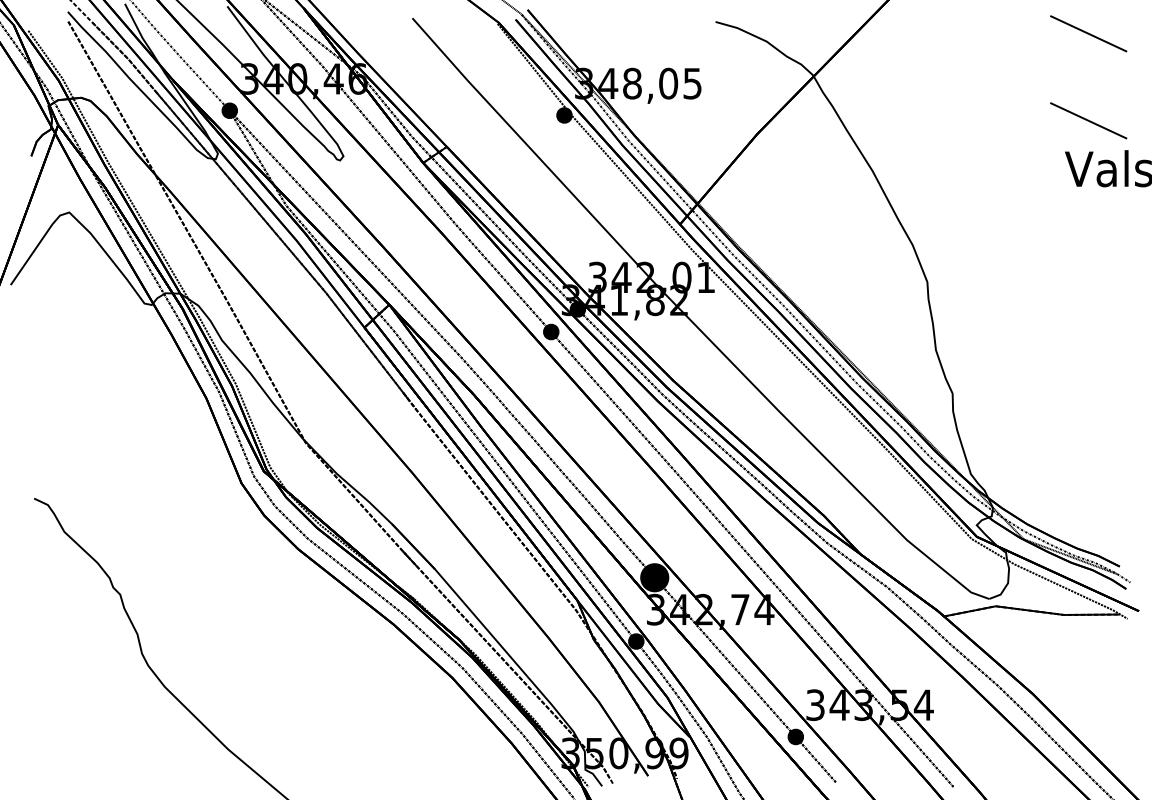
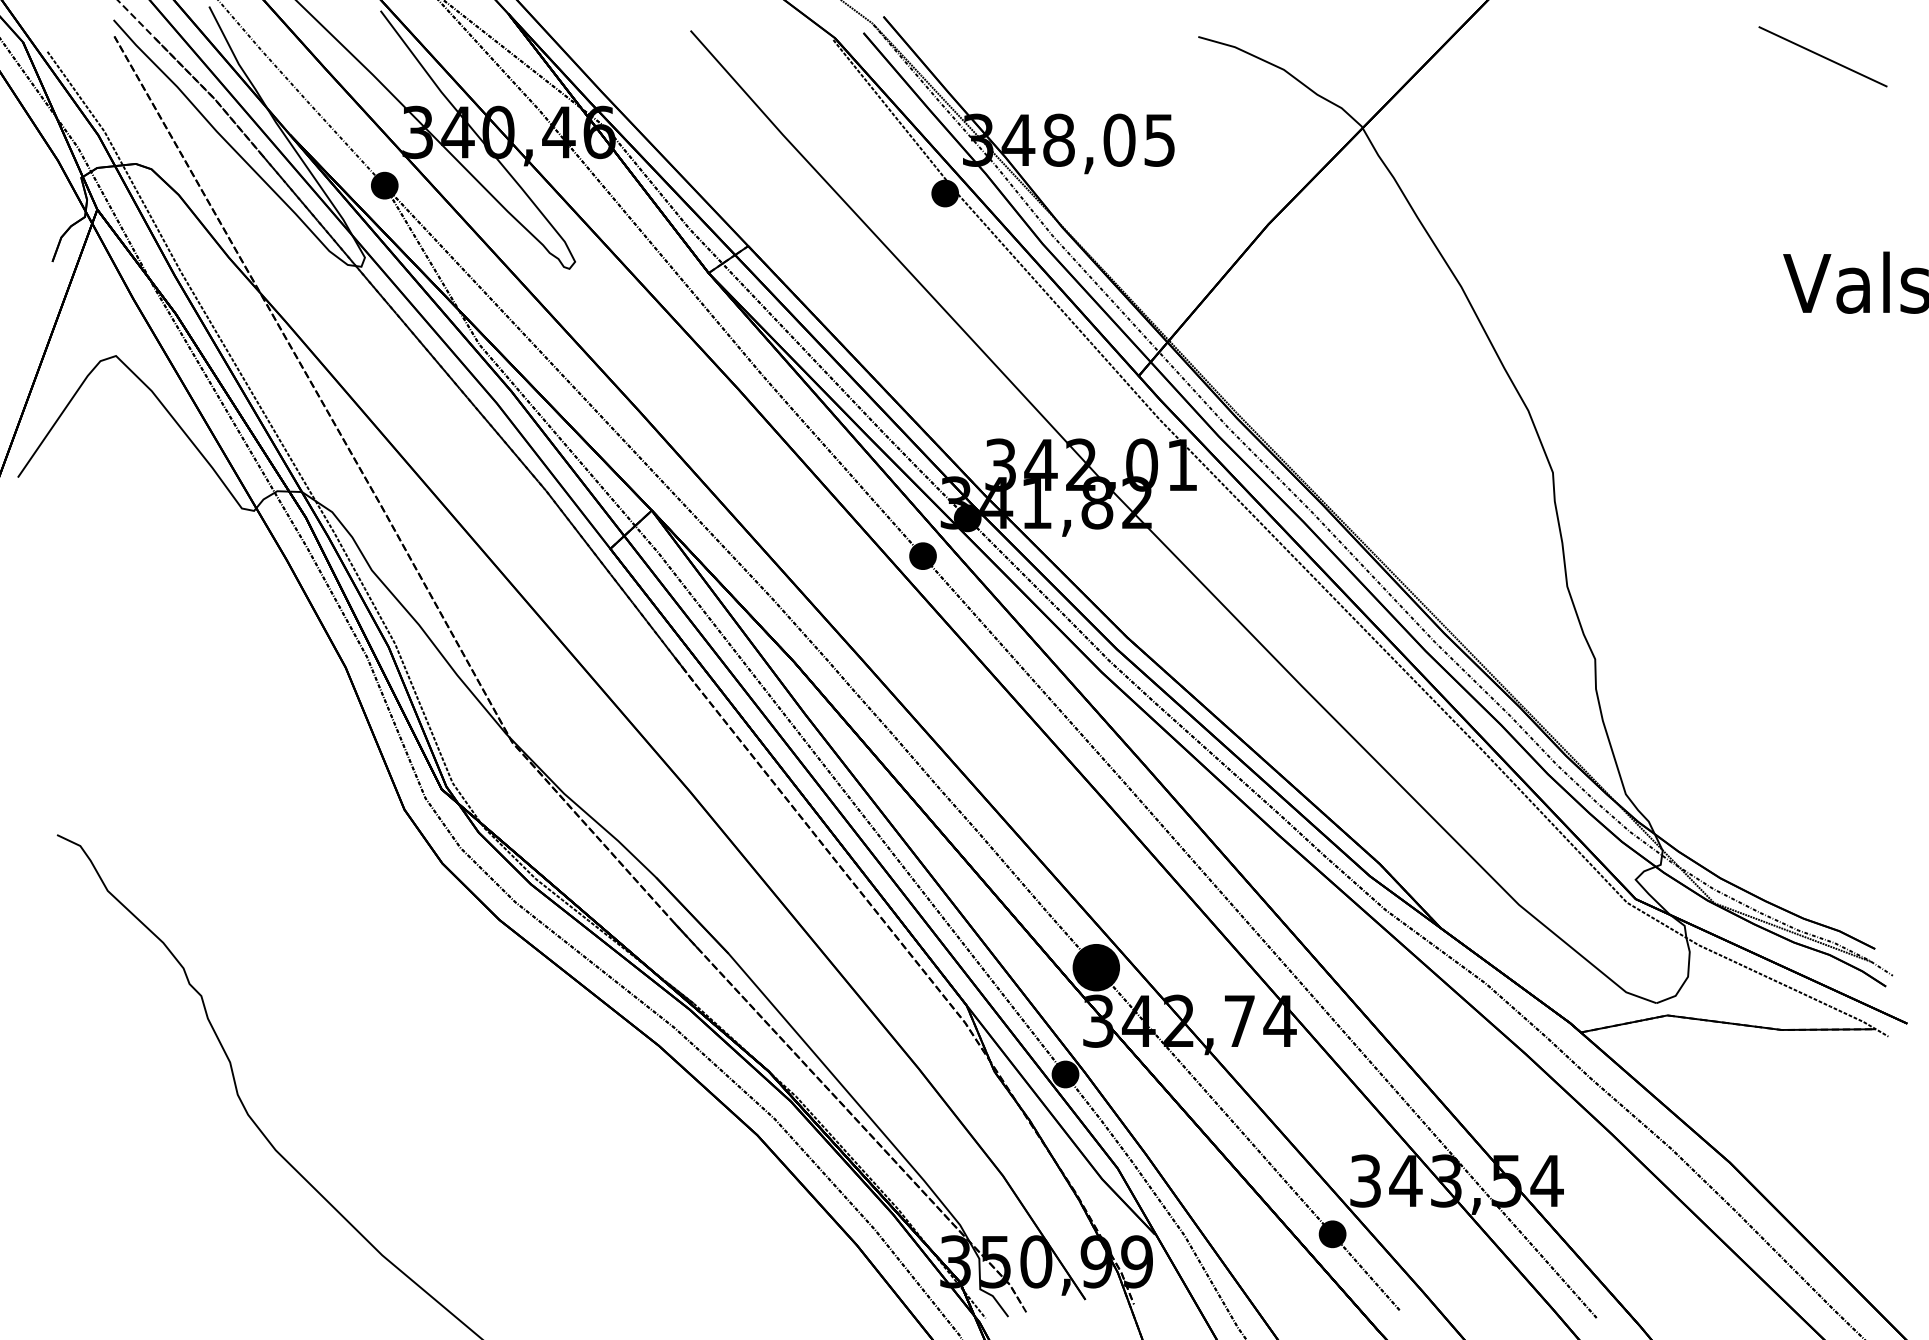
line: (1088, 120) -> (1822, 201), removed

